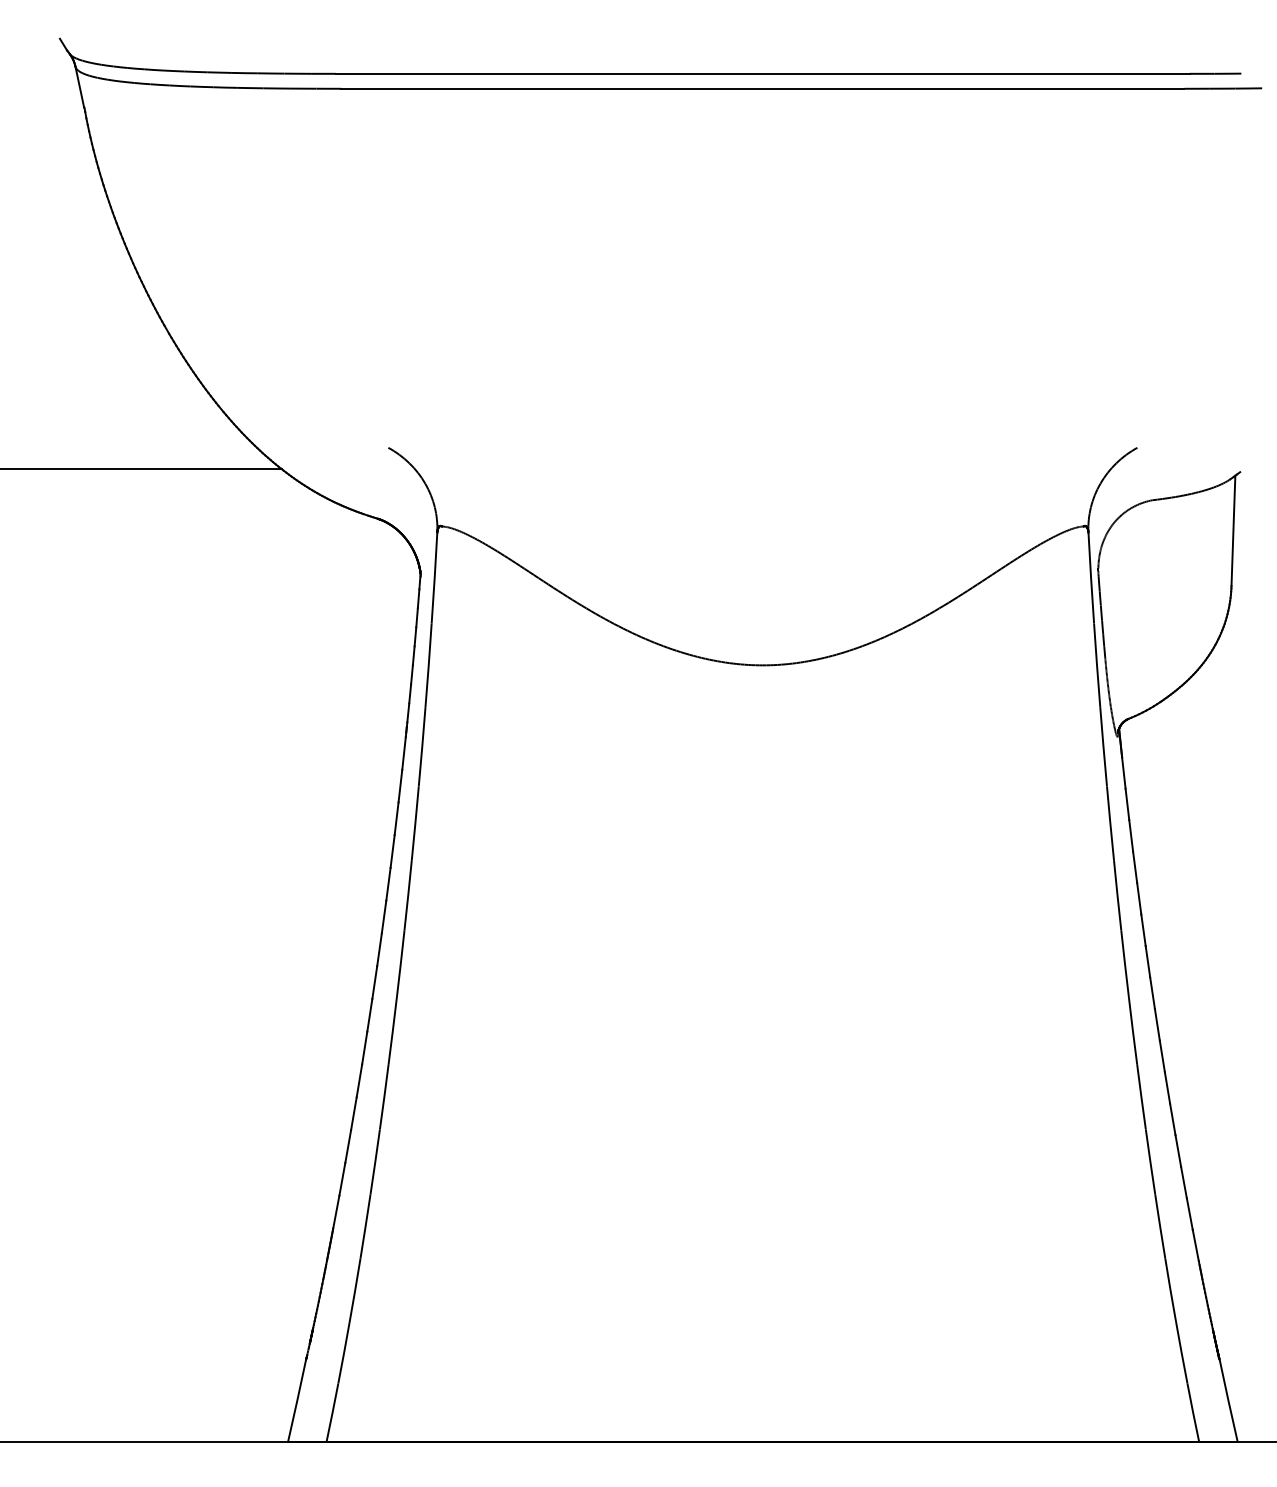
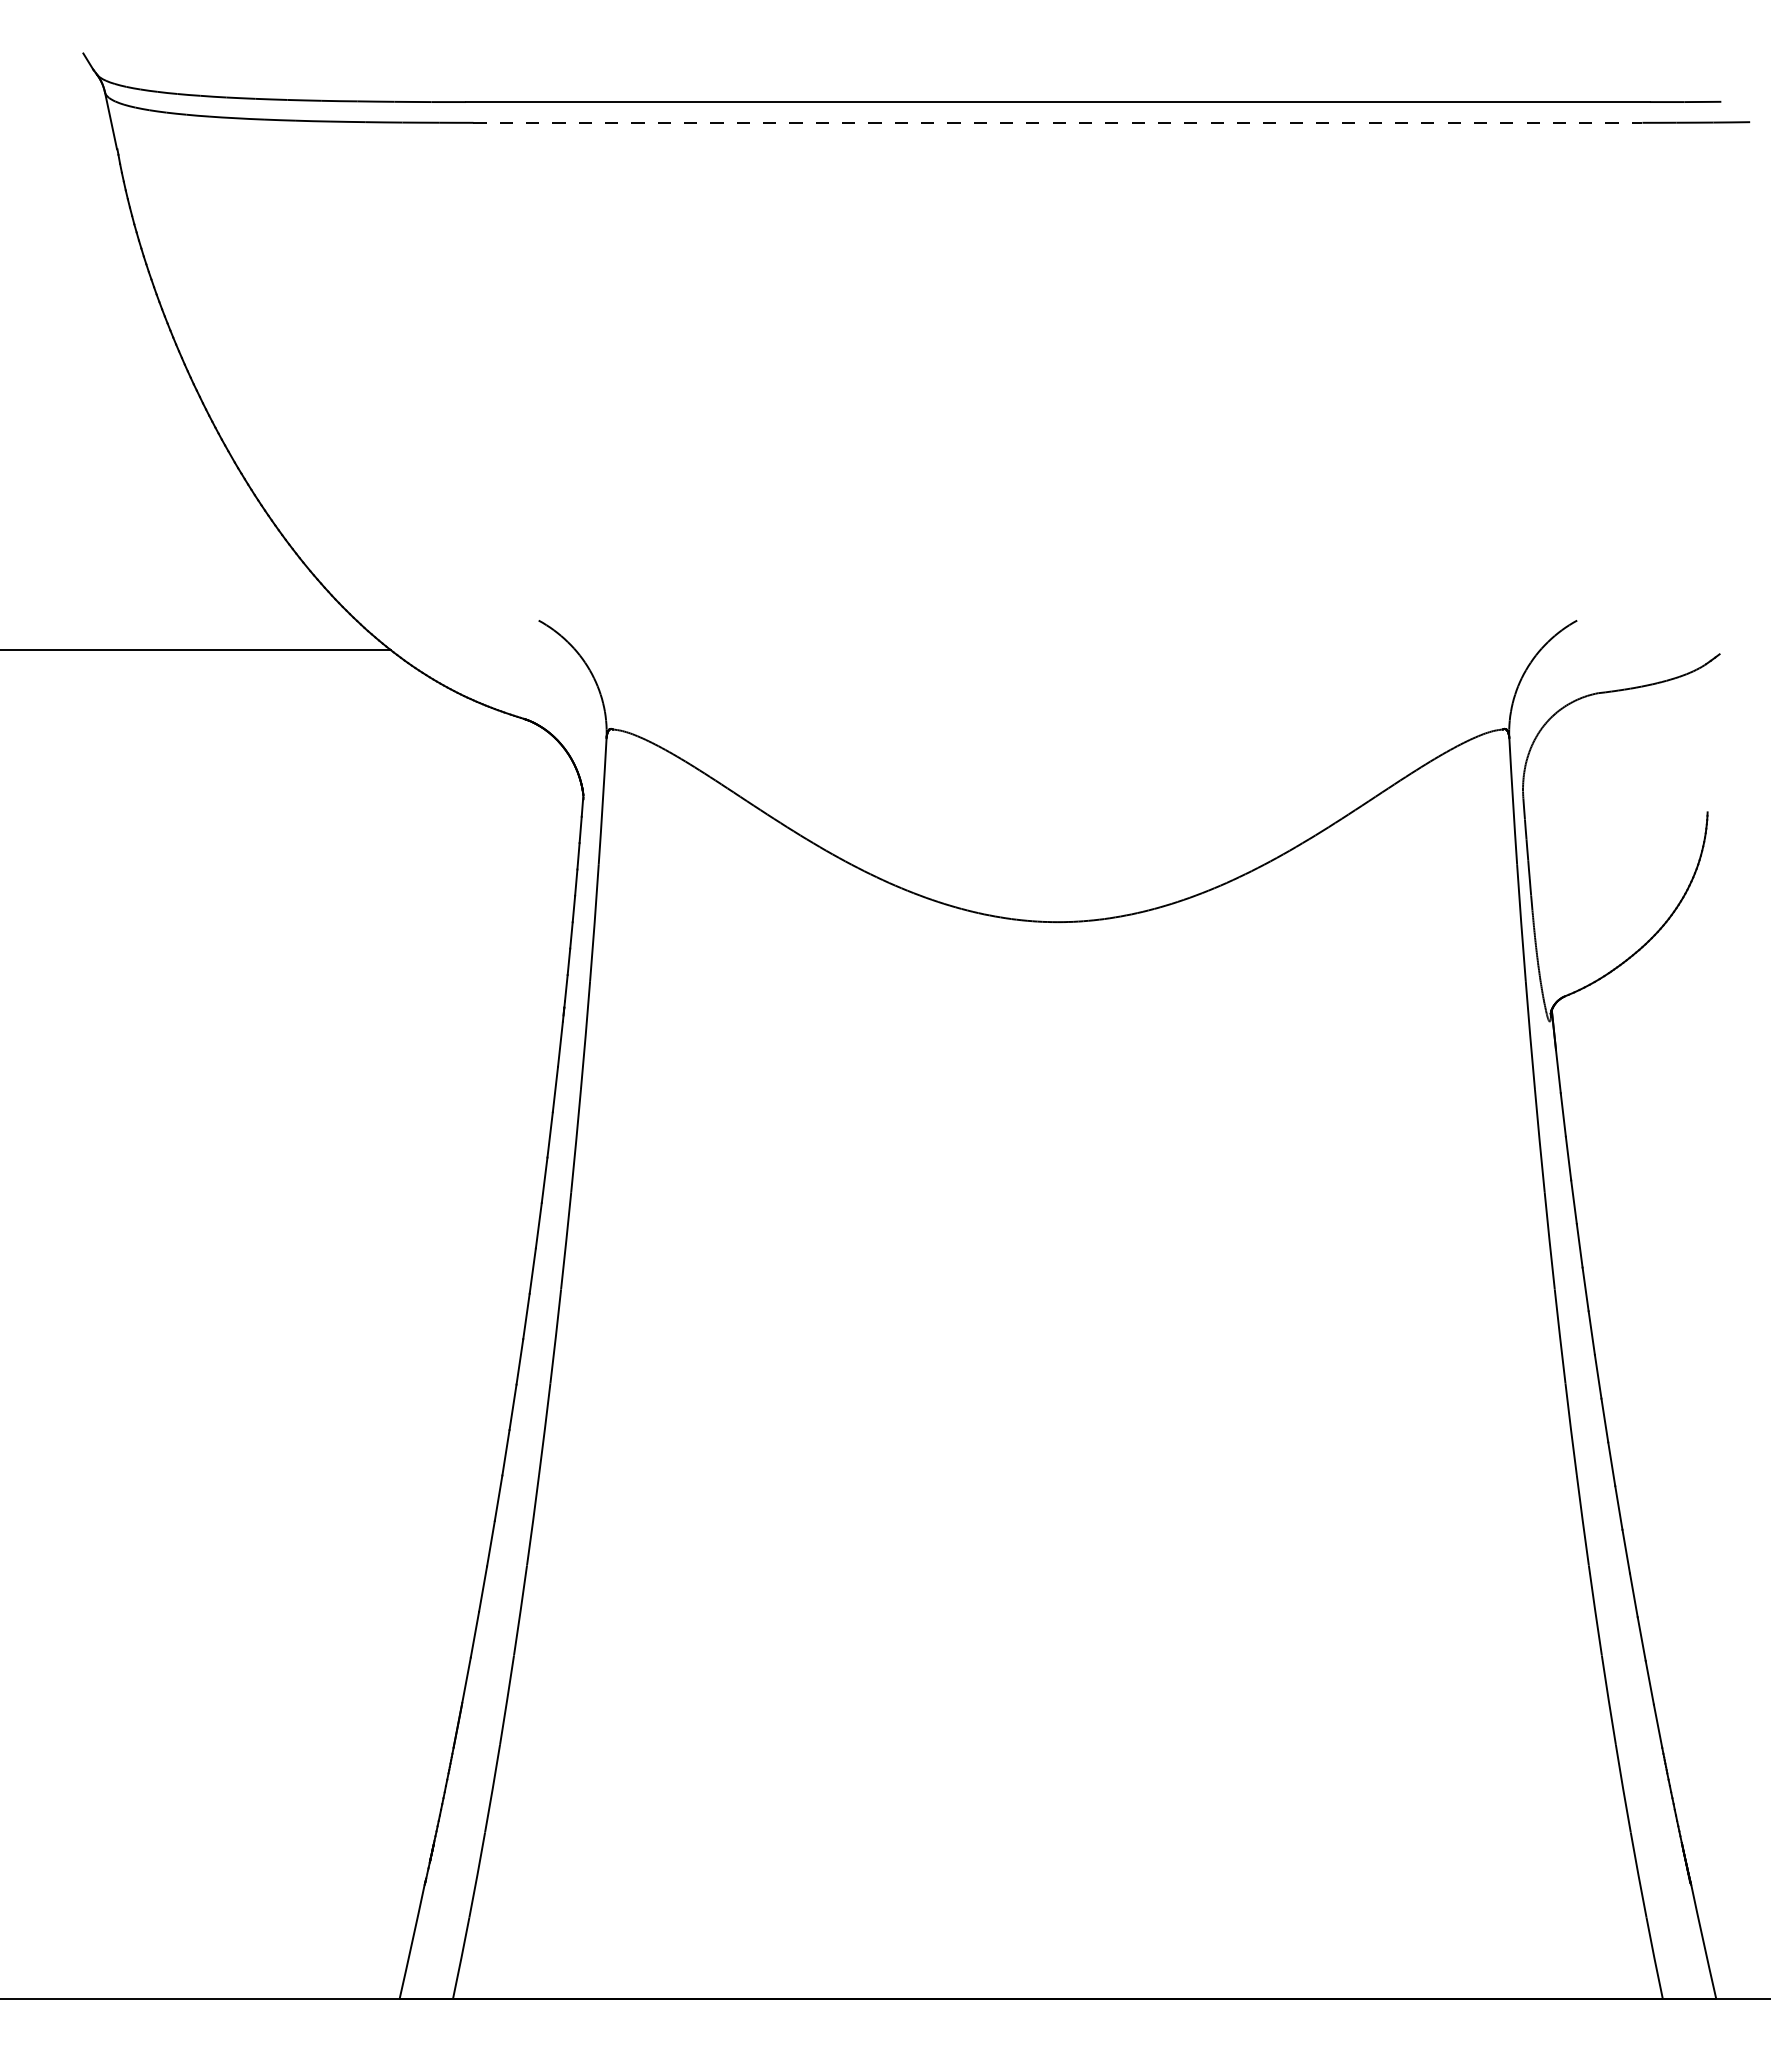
line: (763, 88) -> (1058, 122), solid -> dashed
line: (1232, 530) -> (1709, 735), removed

